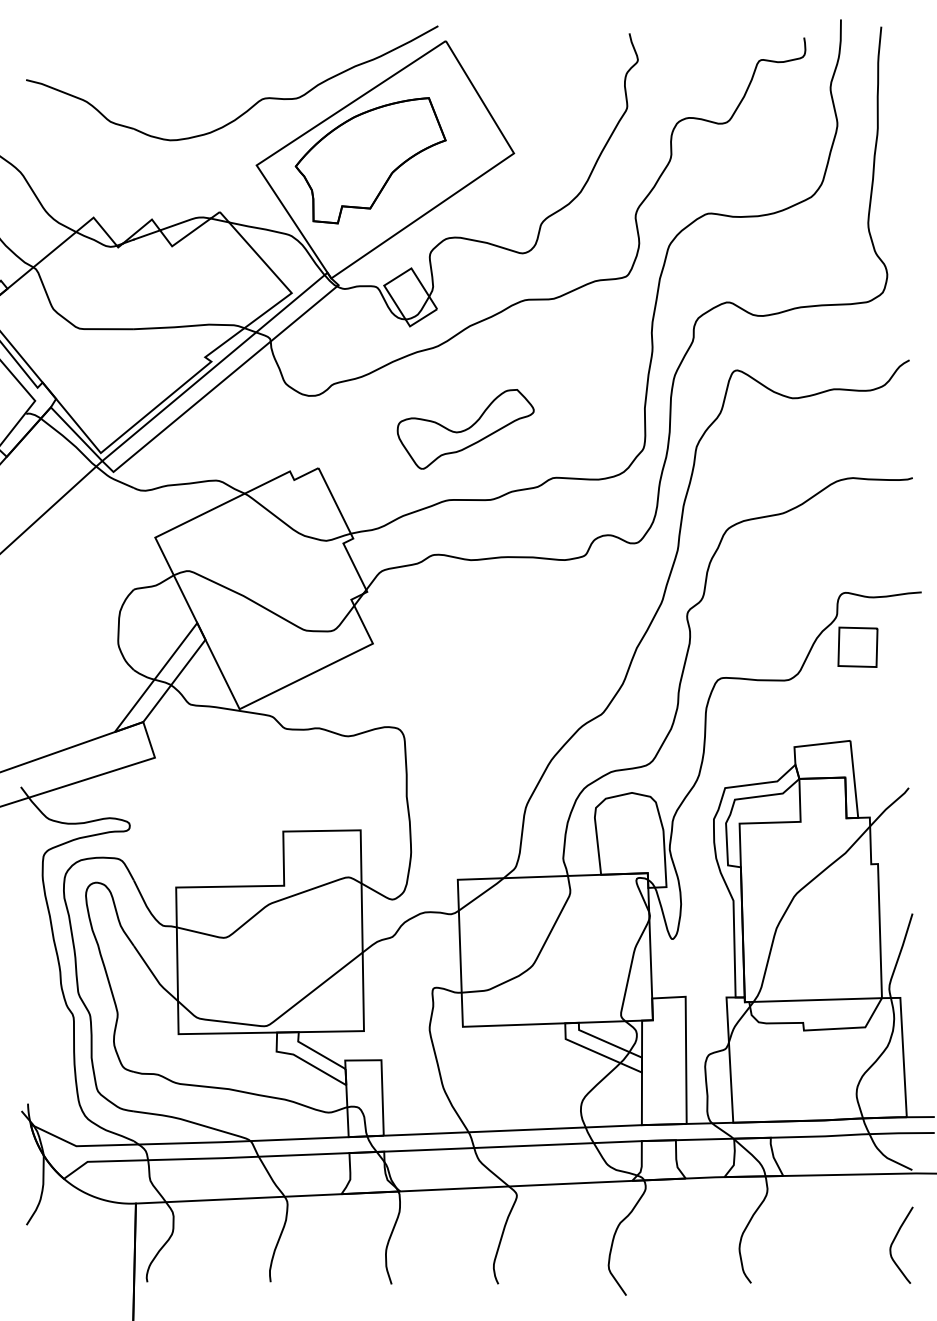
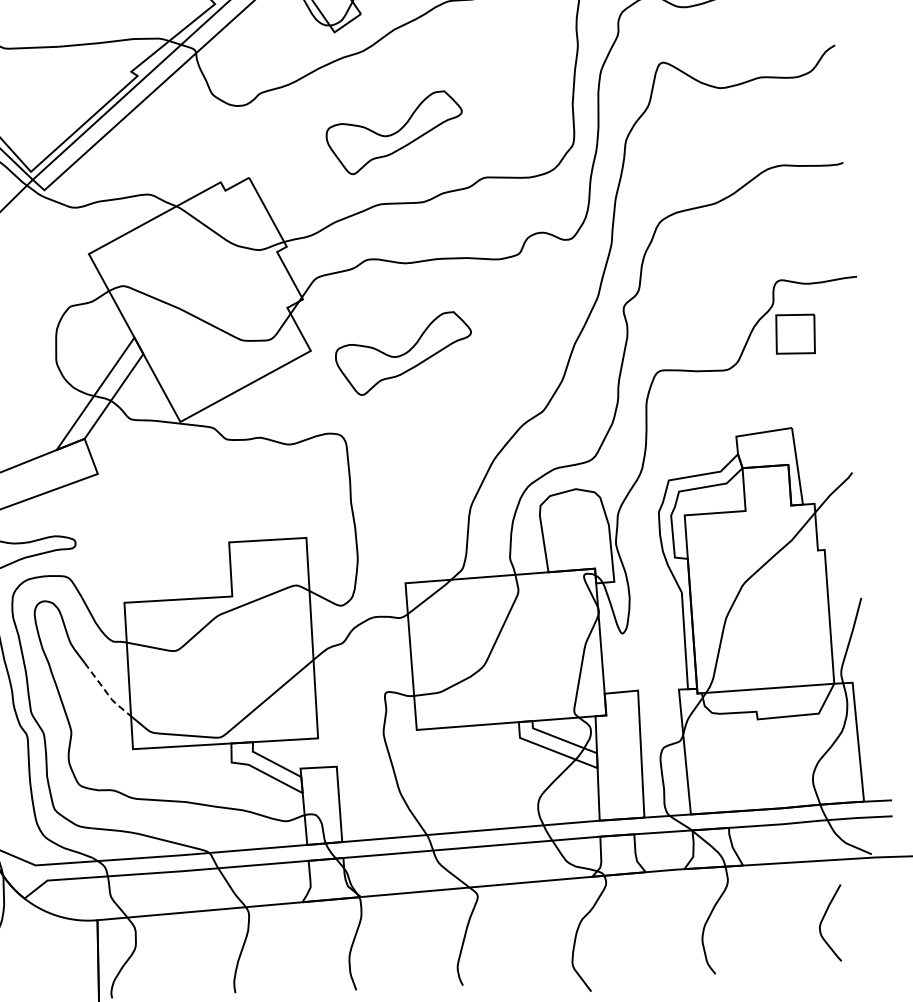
part: (465, 650) -> (403, 353), added
line: (154, 976) -> (106, 692), solid -> dashed
curve: (894, 1241) -> (823, 919), moved

